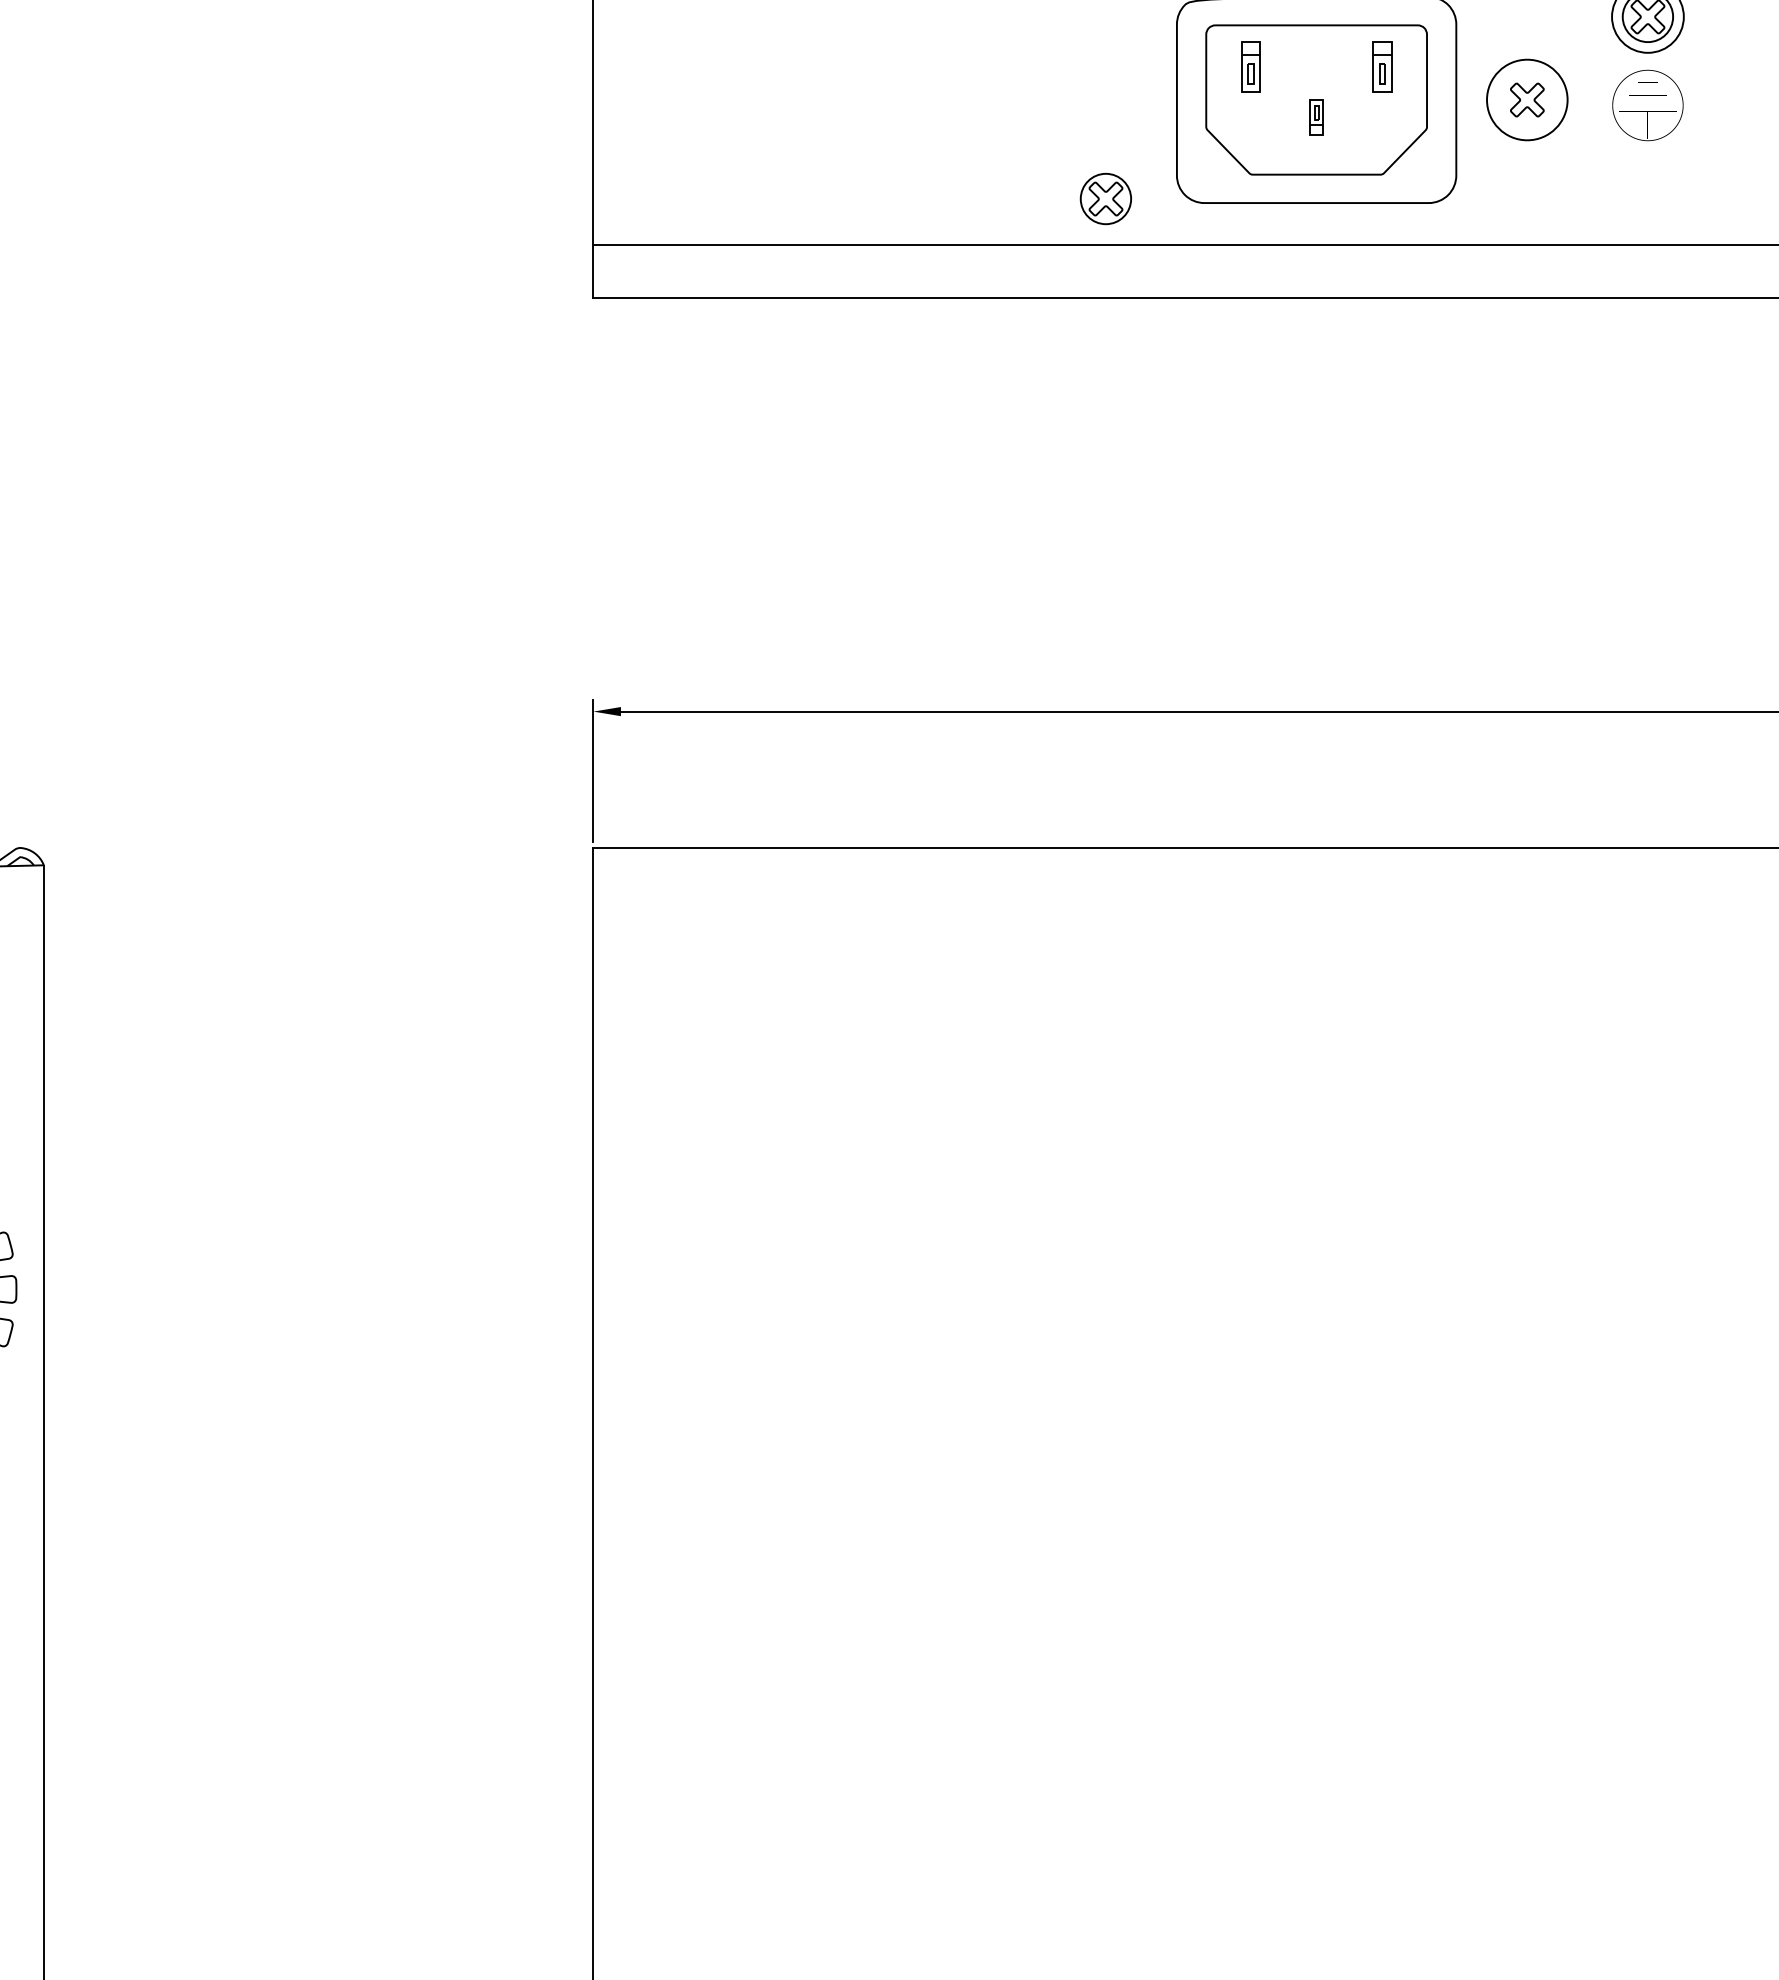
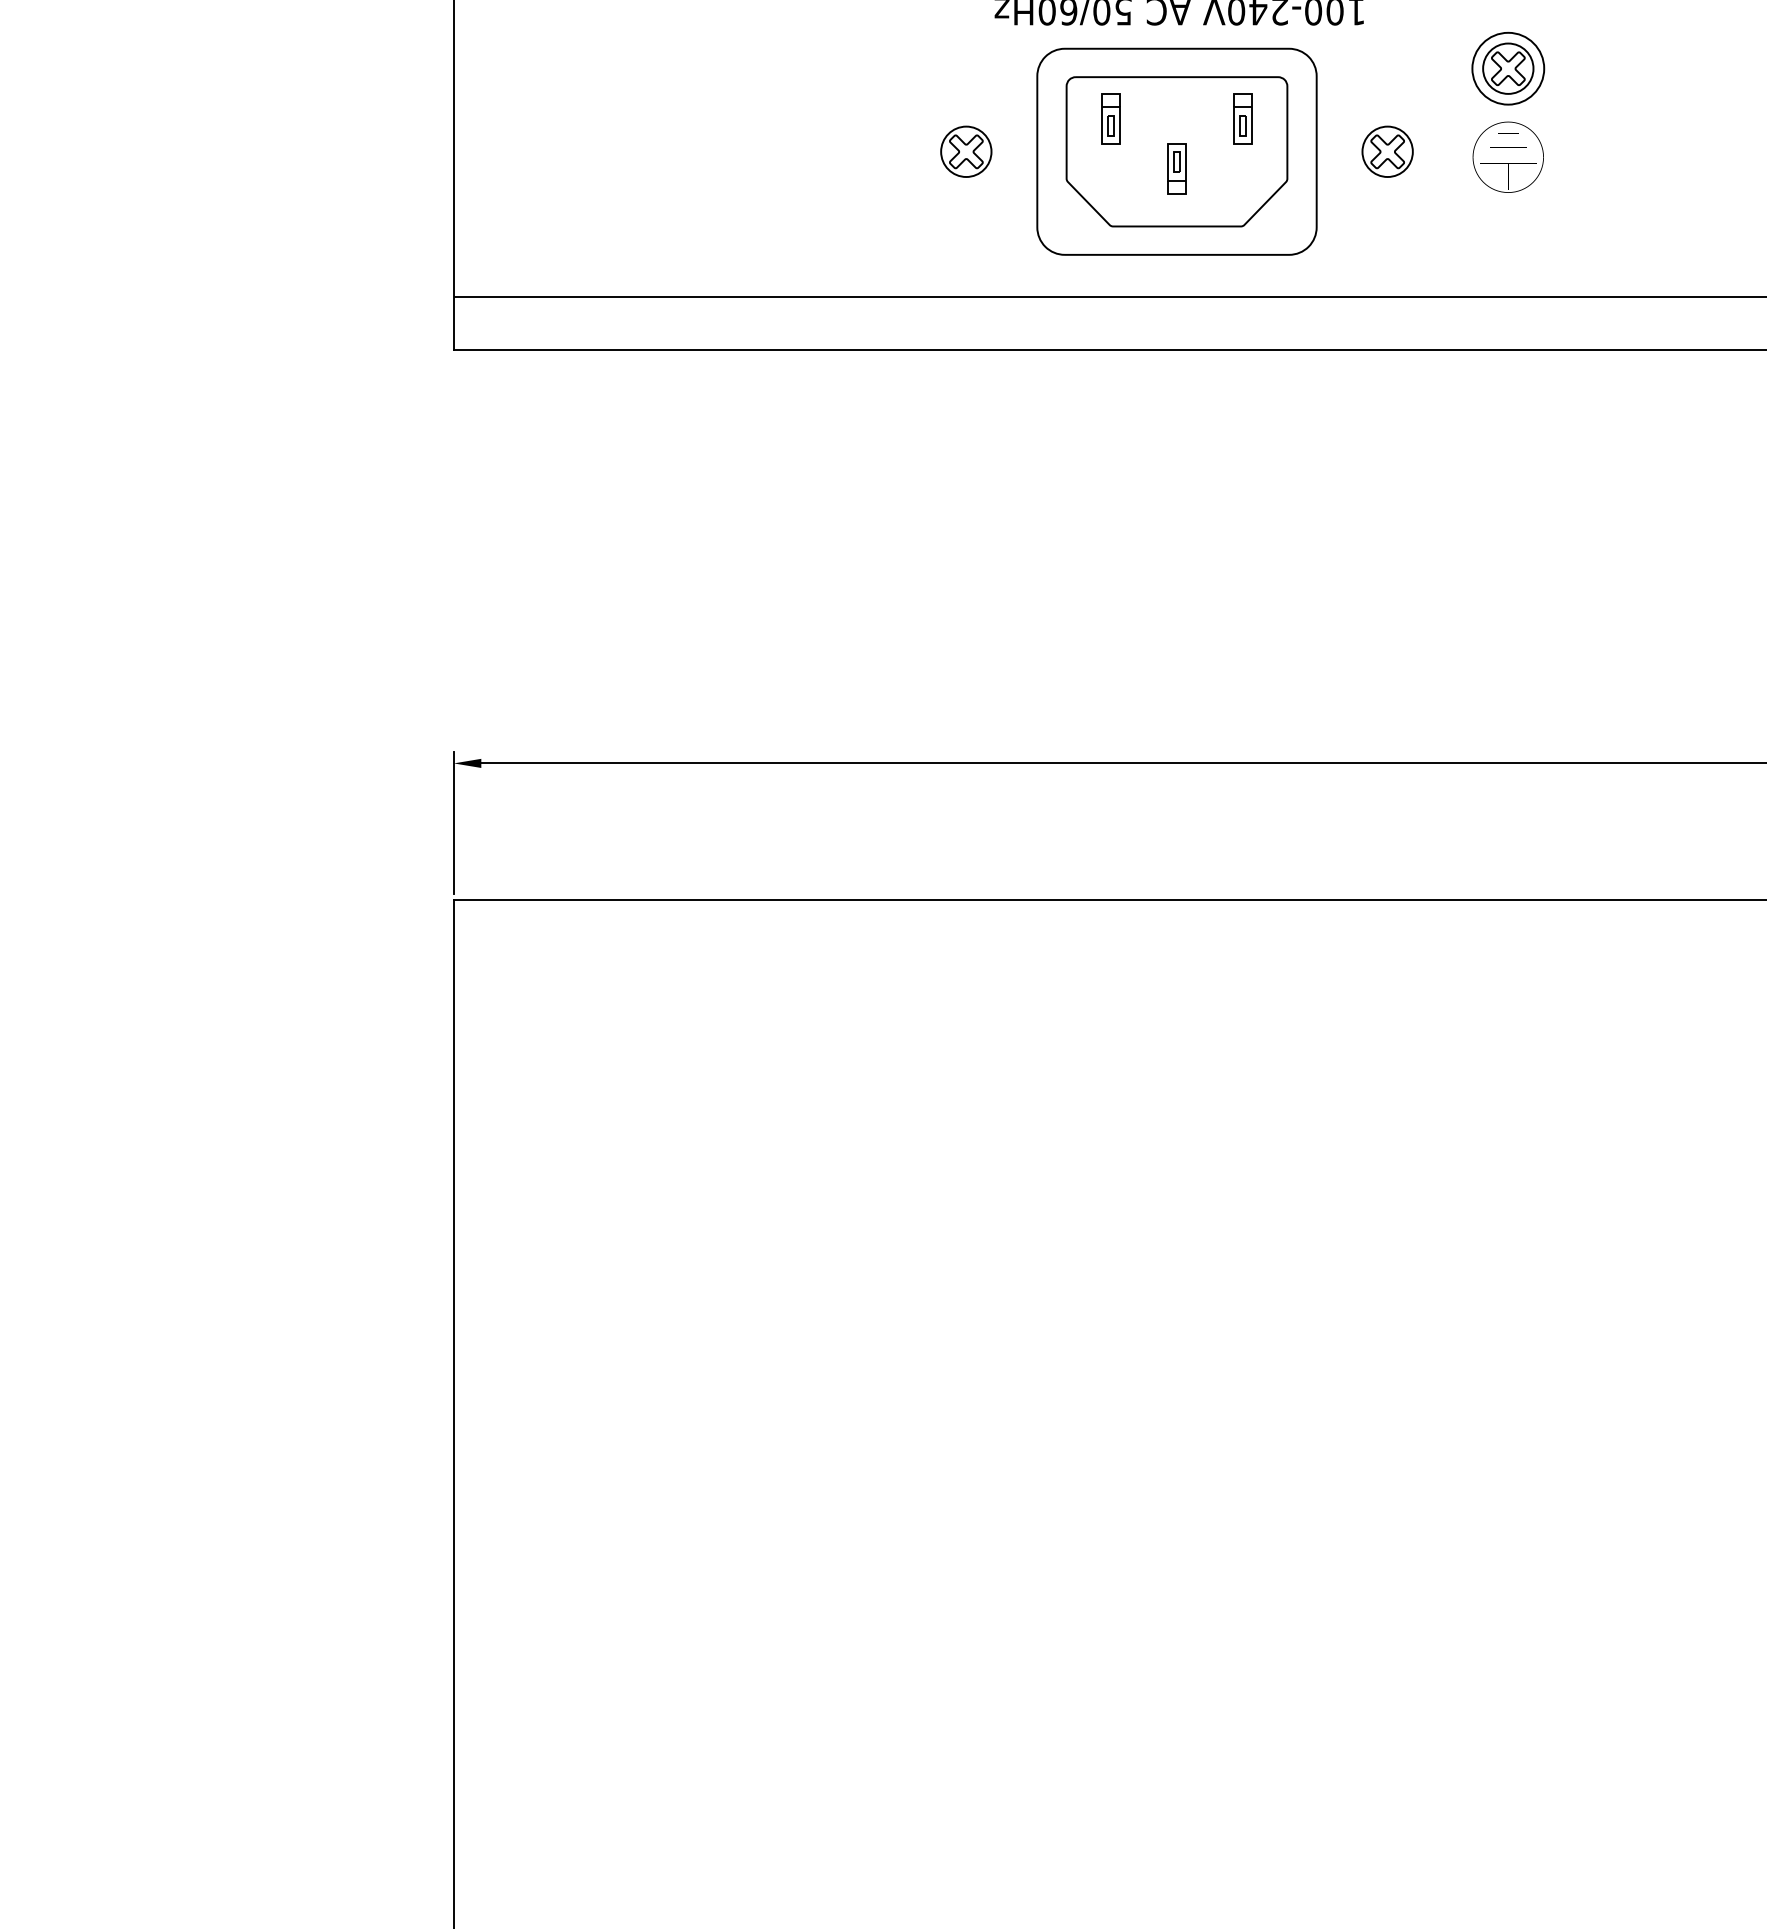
circle: (1527, 99) -> (1387, 151), size x0.62
part: (1316, 117) -> (1176, 169), size x1.43
part: (1105, 198) -> (965, 151), moved

